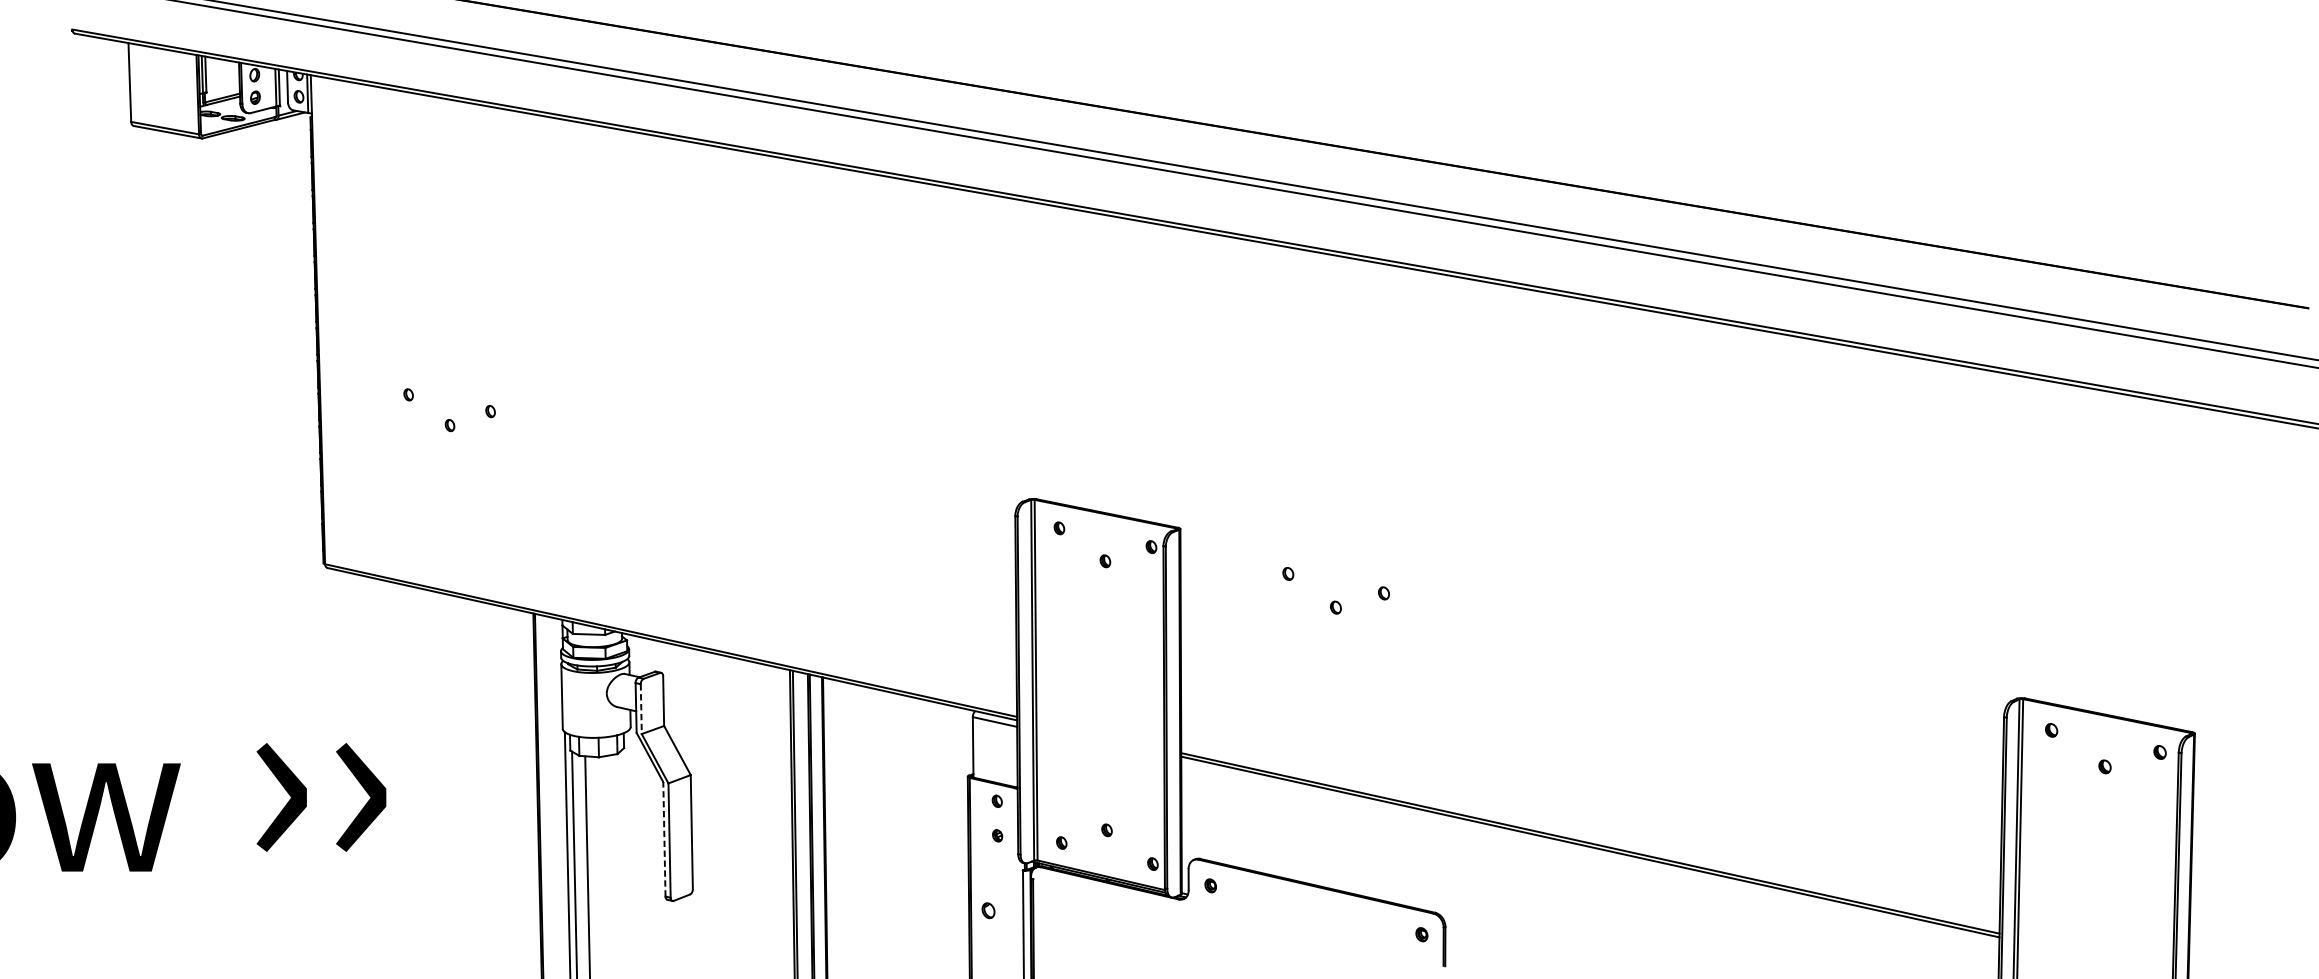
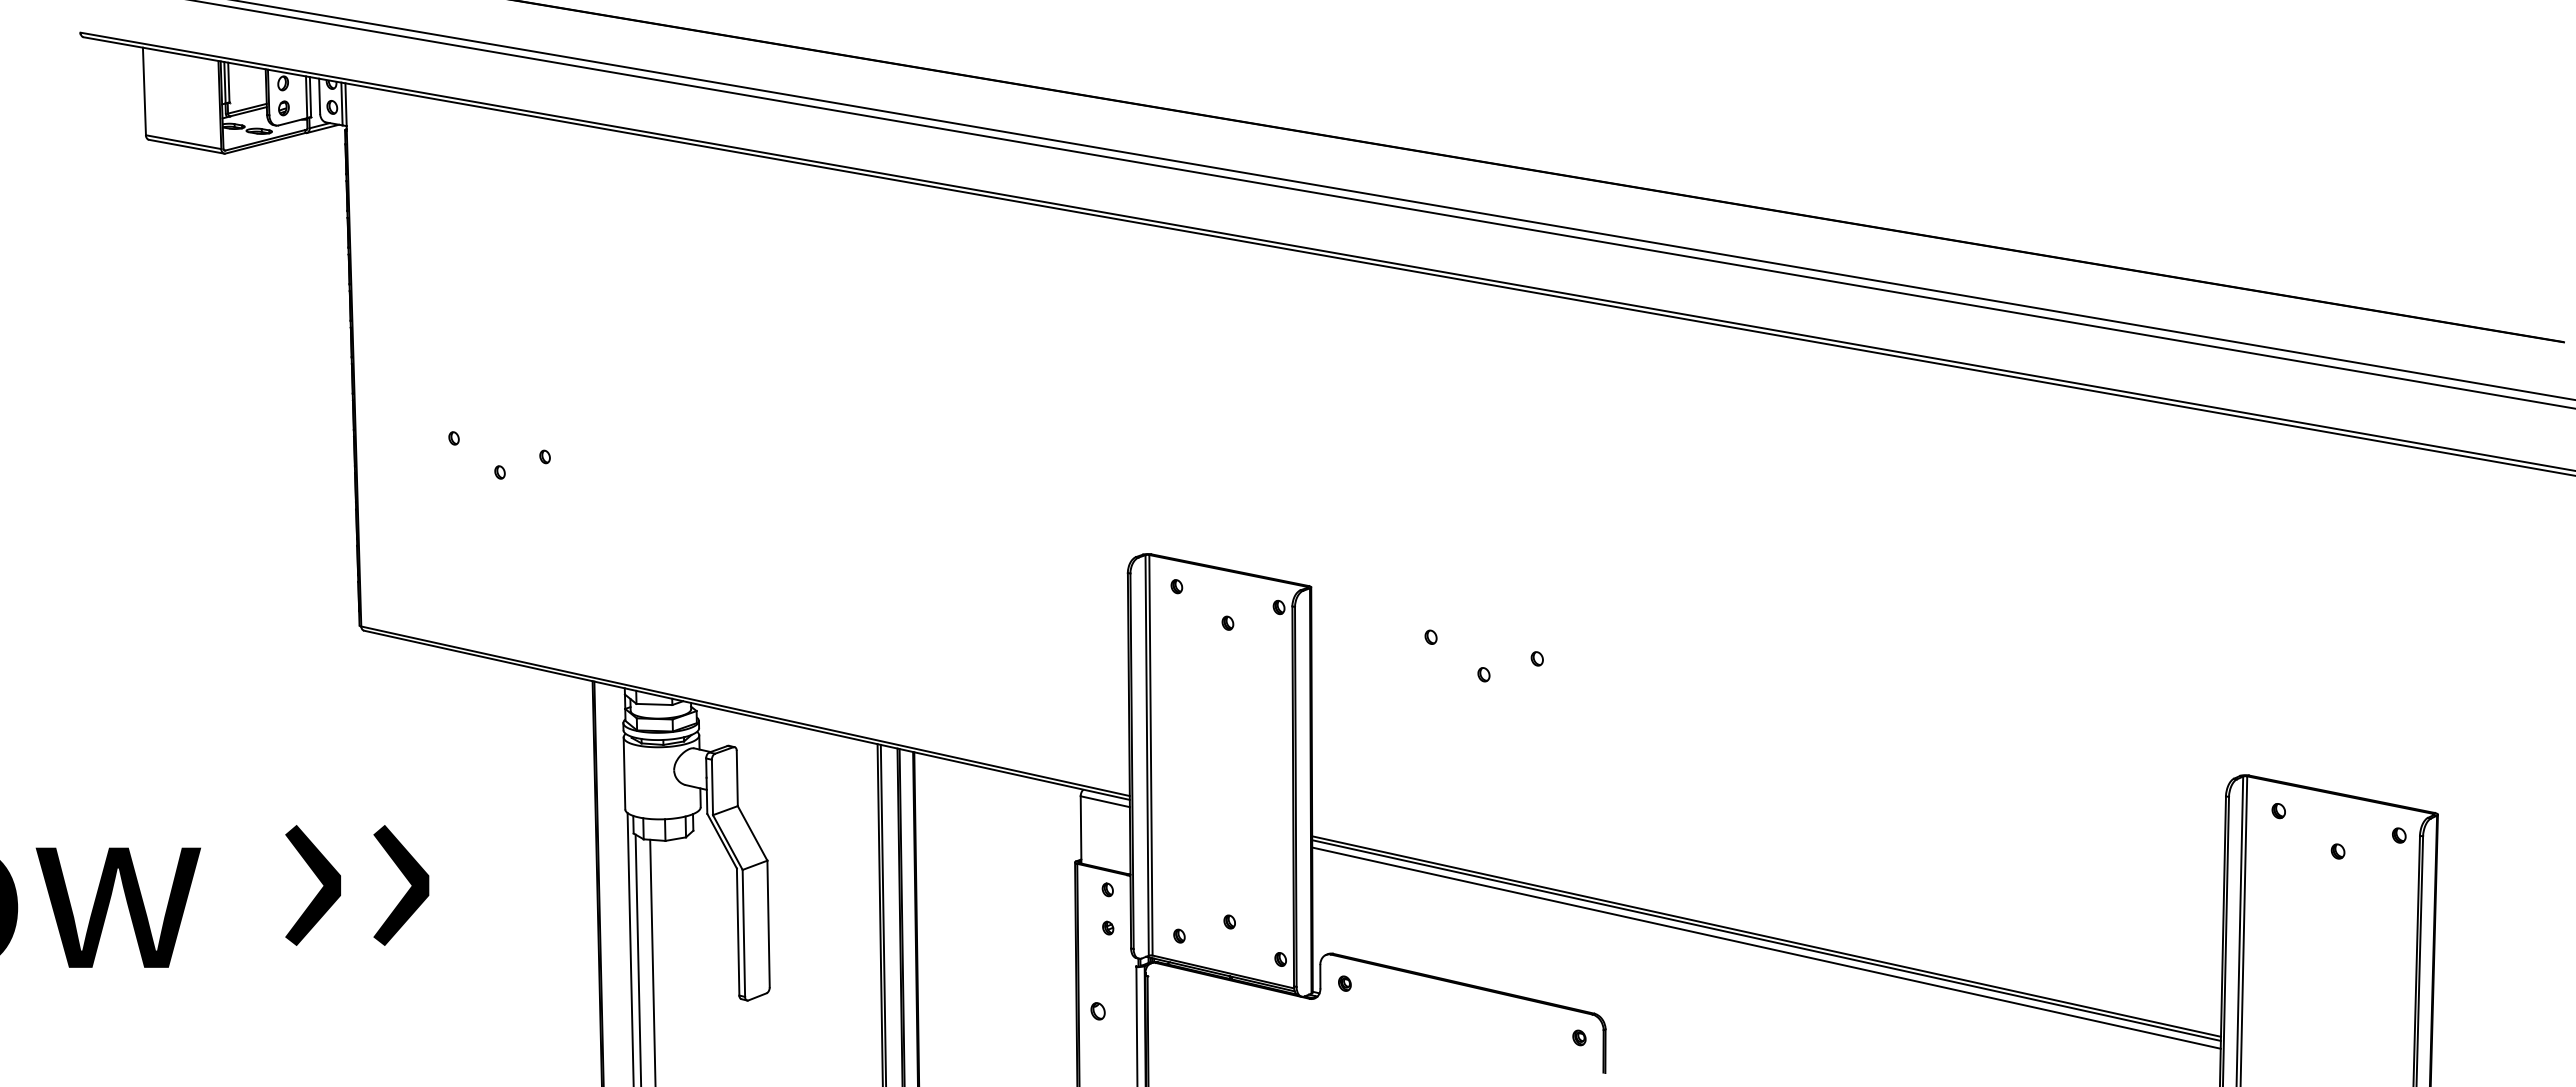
line: (641, 709) -> (712, 787), dashed -> solid
line: (664, 838) -> (738, 931), dashed -> solid
line: (1590, 853) -> (1766, 947), added

